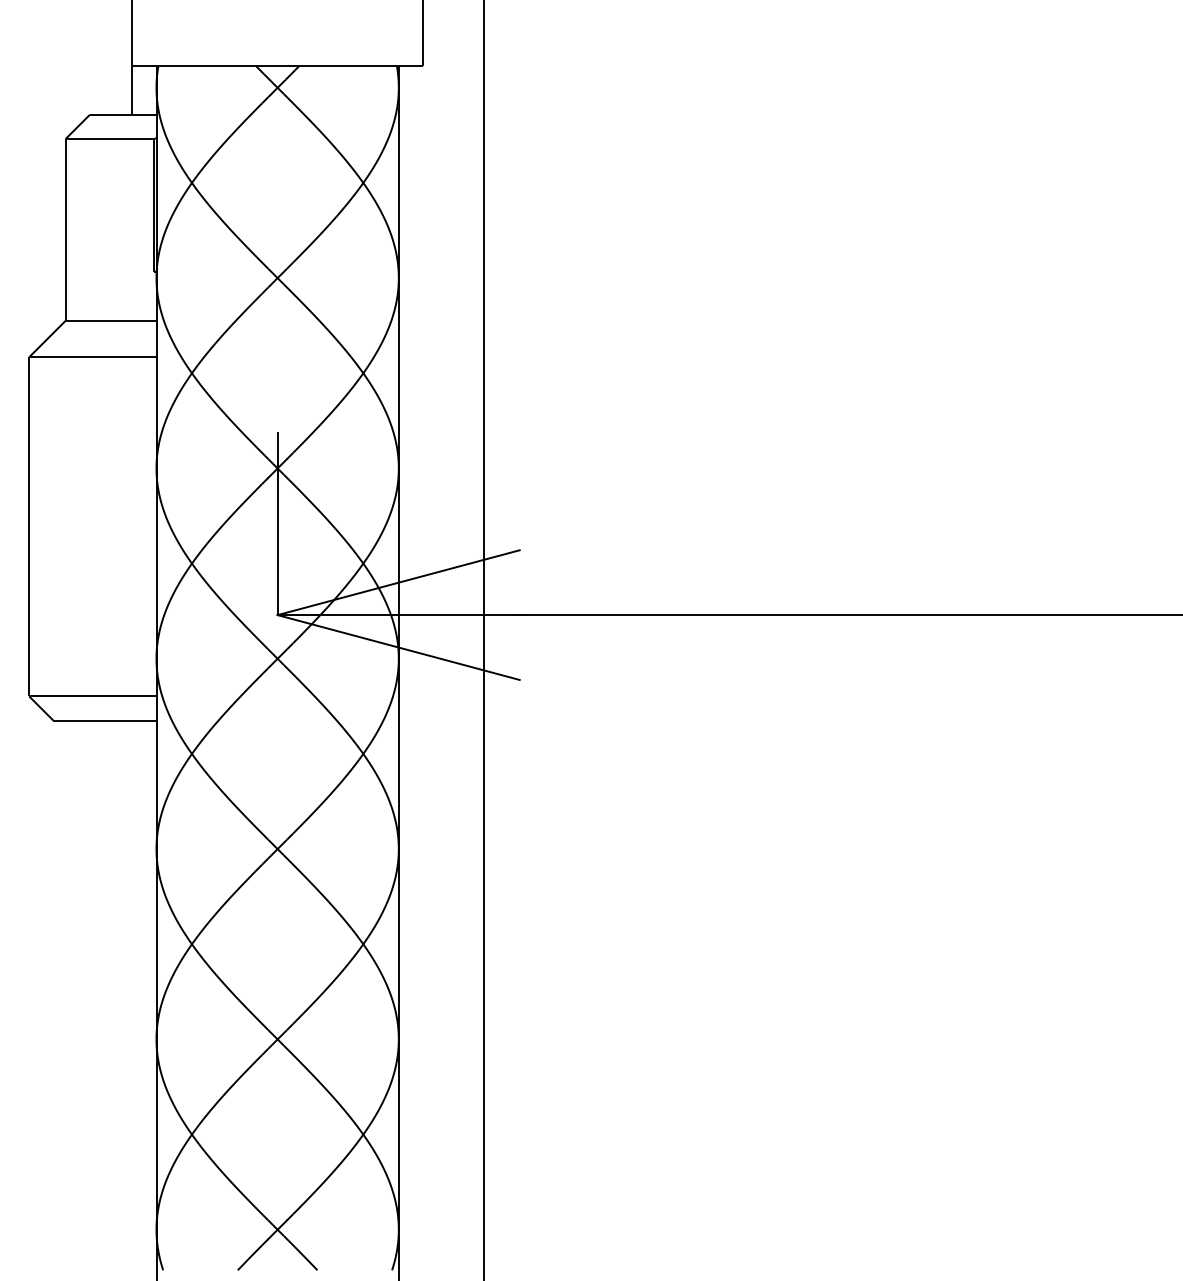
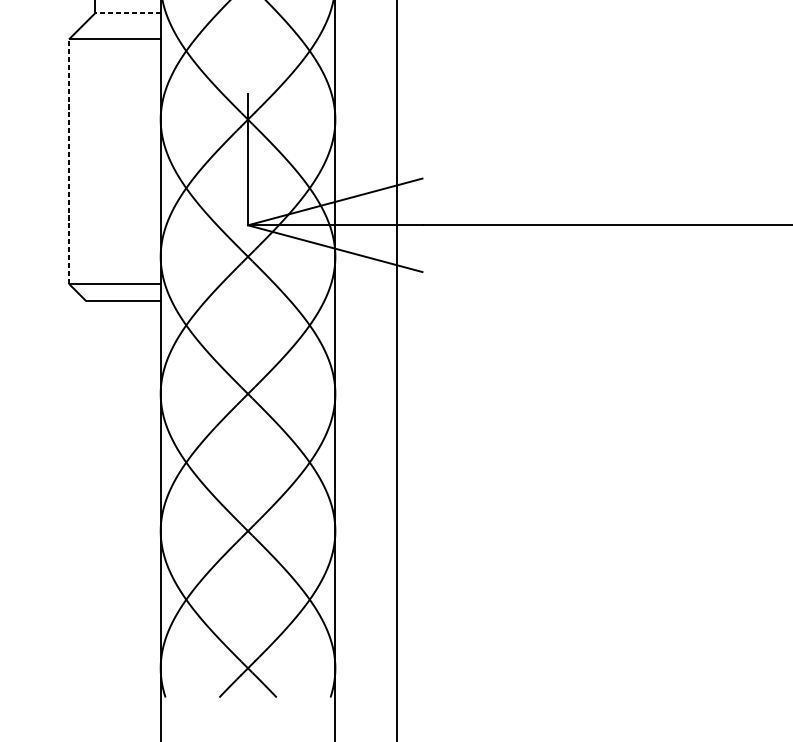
line: (110, 320) -> (127, 12), solid -> dashed
line: (29, 526) -> (69, 161), solid -> dashed

